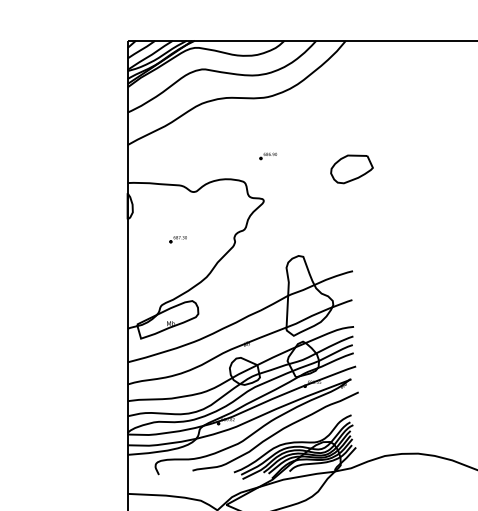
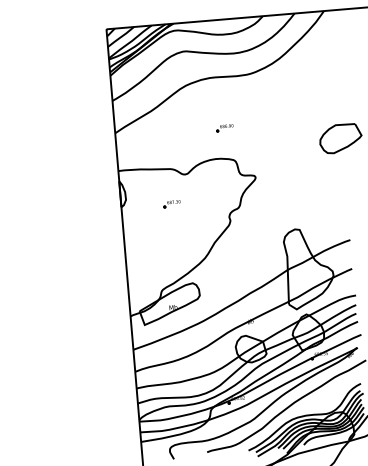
part: (267, 156) -> (224, 128), moved
part: (177, 239) -> (171, 204), moved

